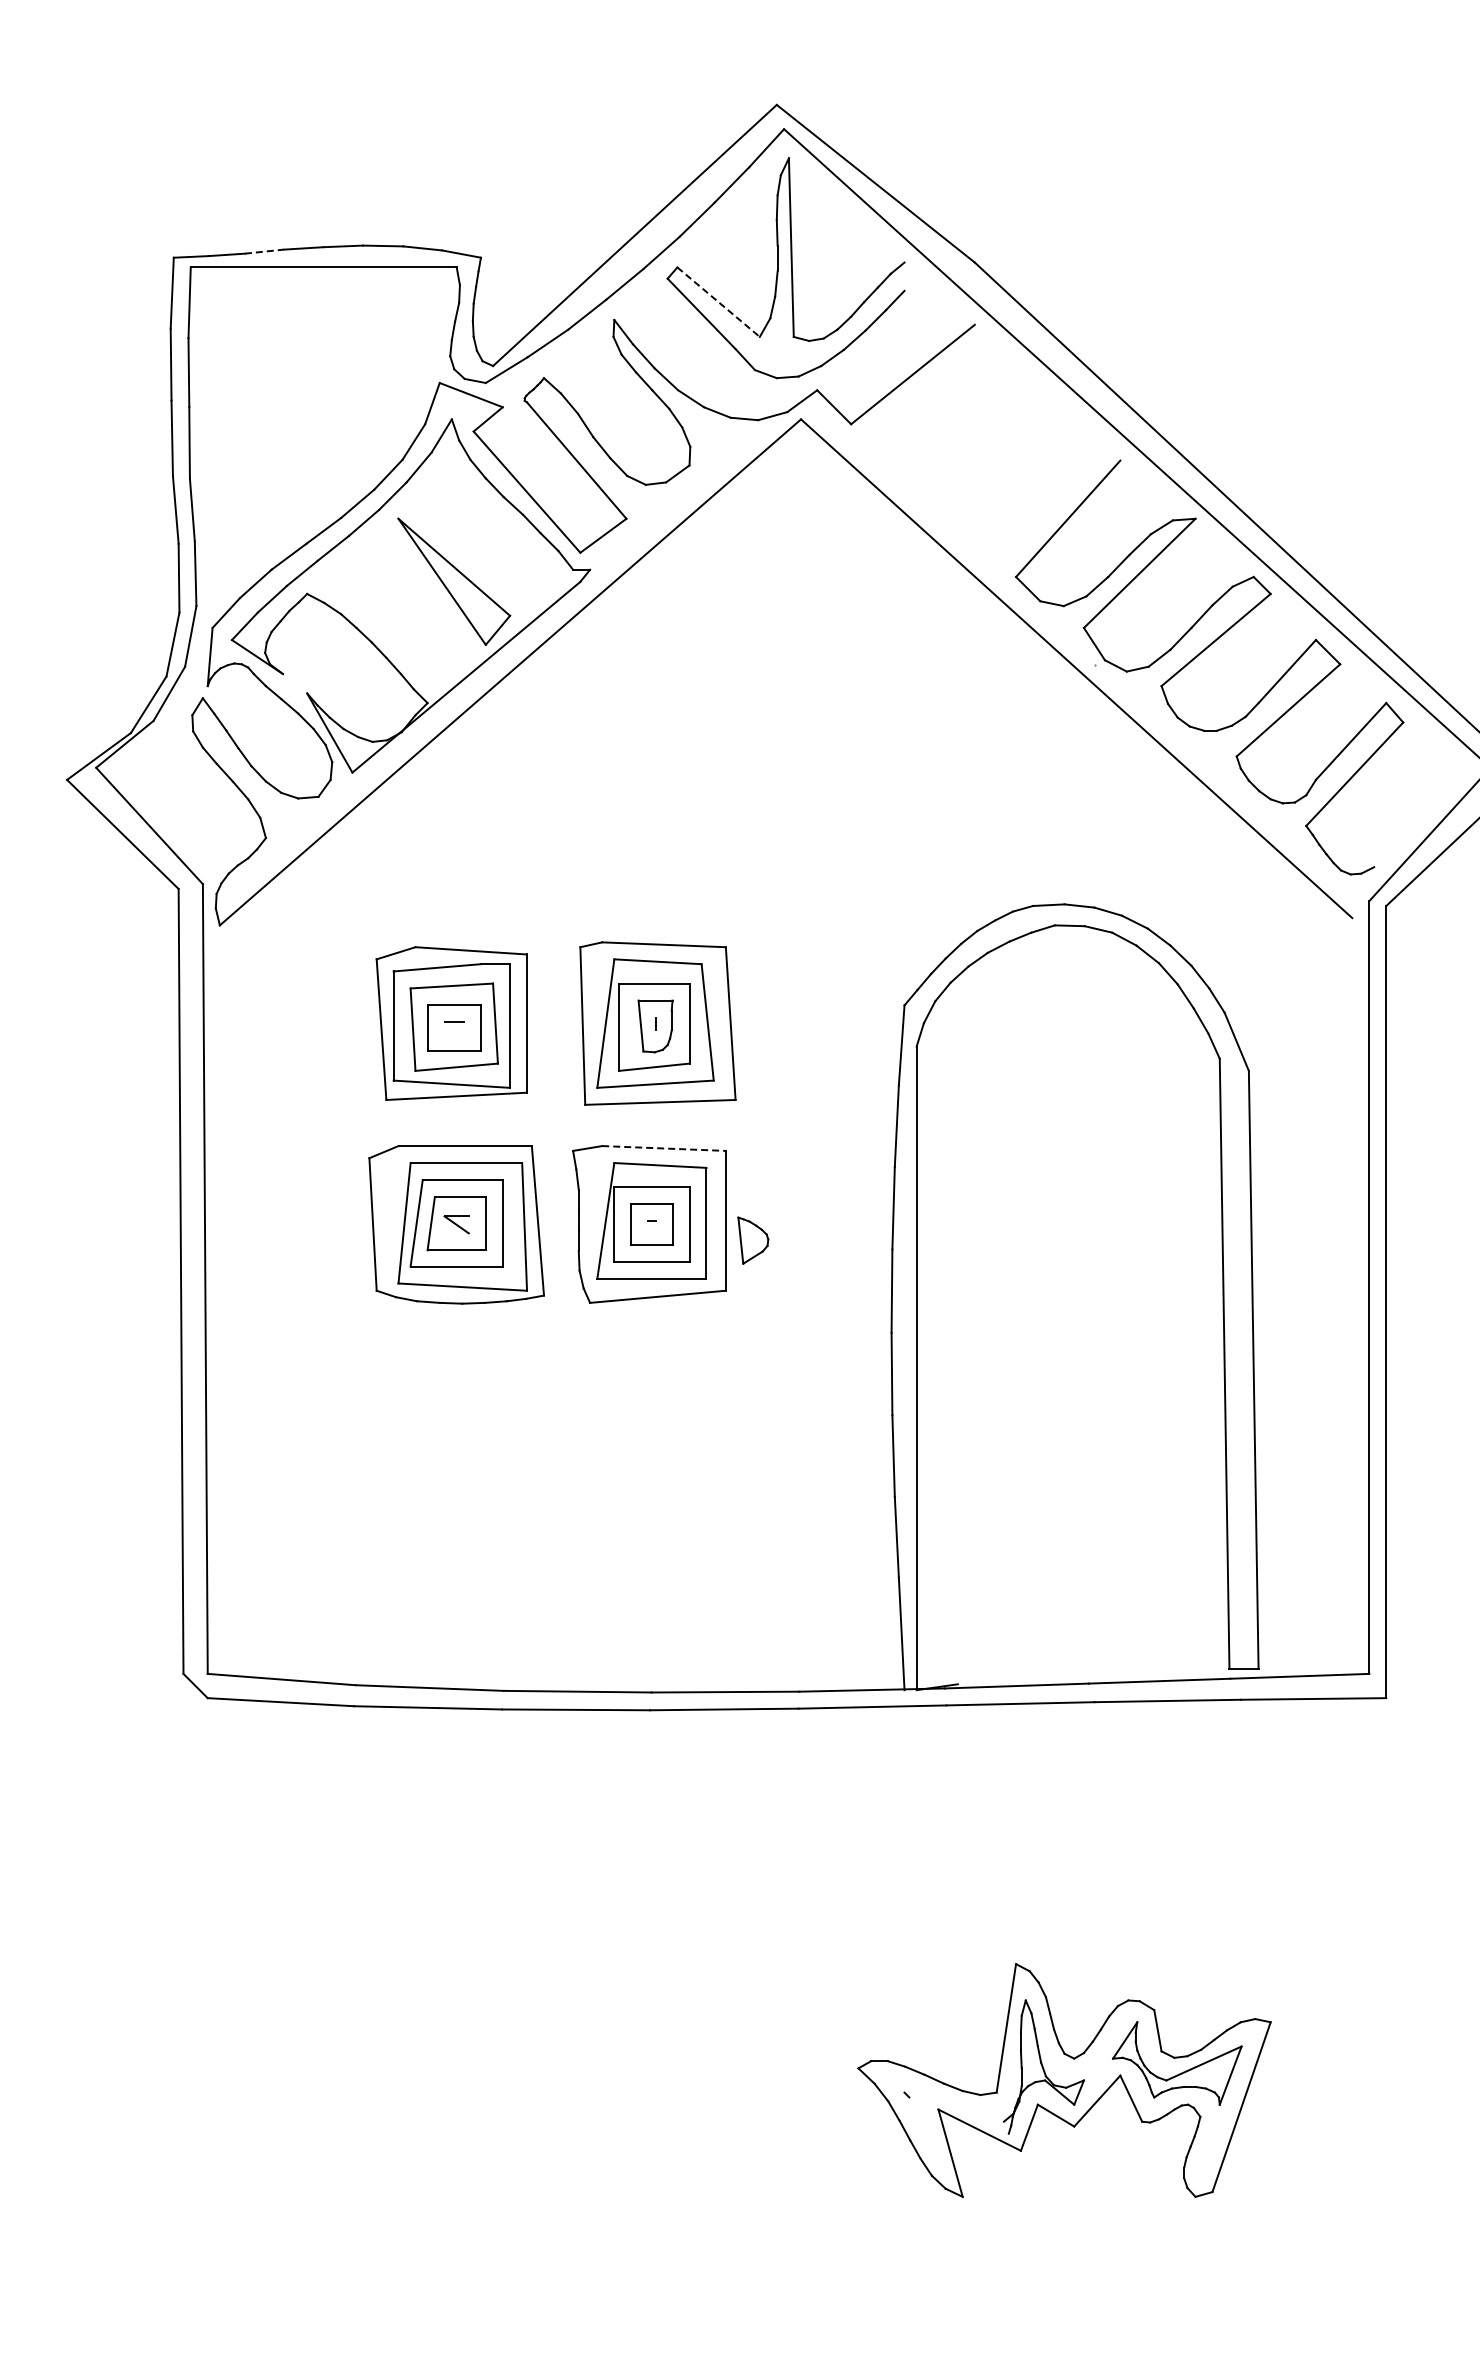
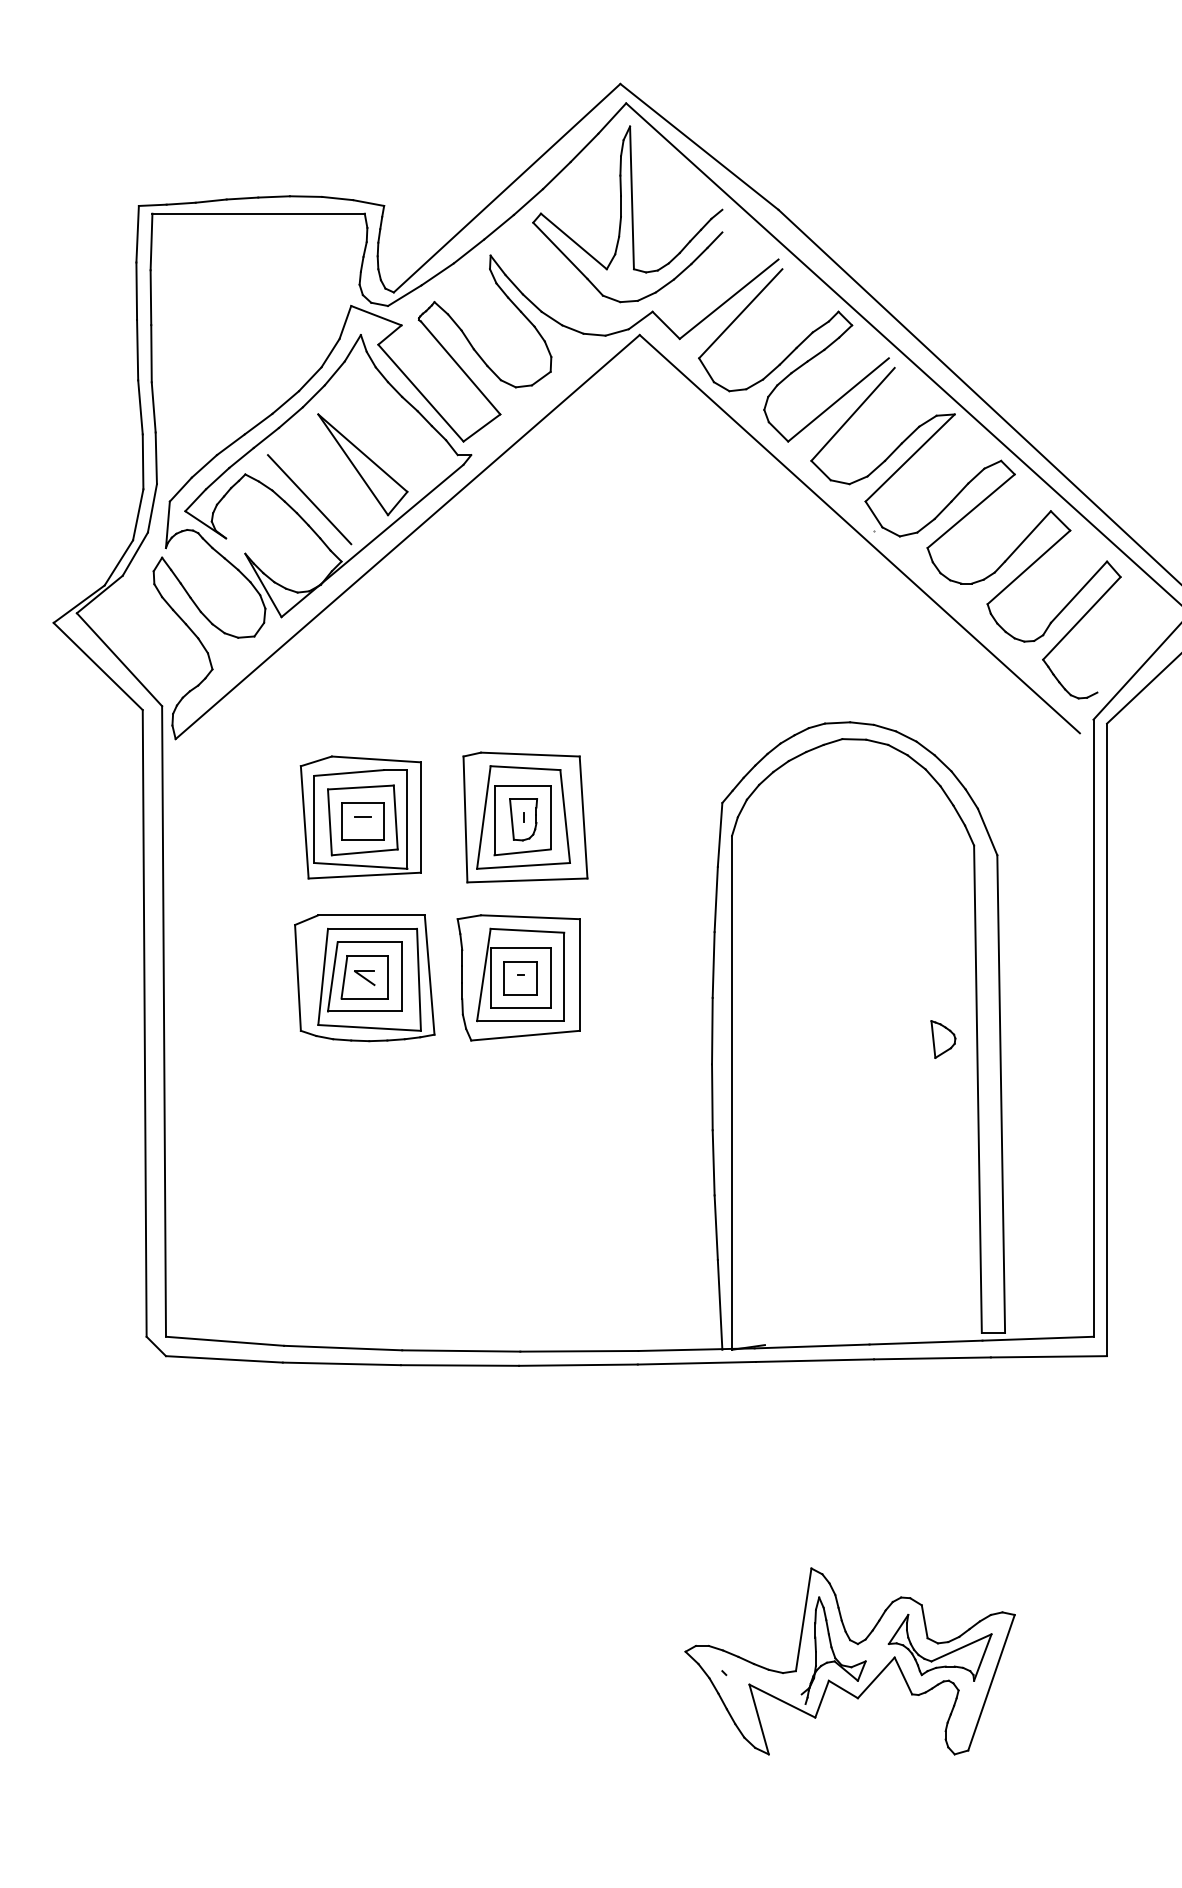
line: (264, 251) -> (211, 200), dashed -> solid
line: (718, 302) -> (573, 241), dashed -> solid
part: (994, 444) -> (794, 355), added
line: (387, 625) -> (309, 499), added
line: (664, 1148) -> (530, 917), dashed -> solid
part: (753, 1240) -> (943, 1039), moved

